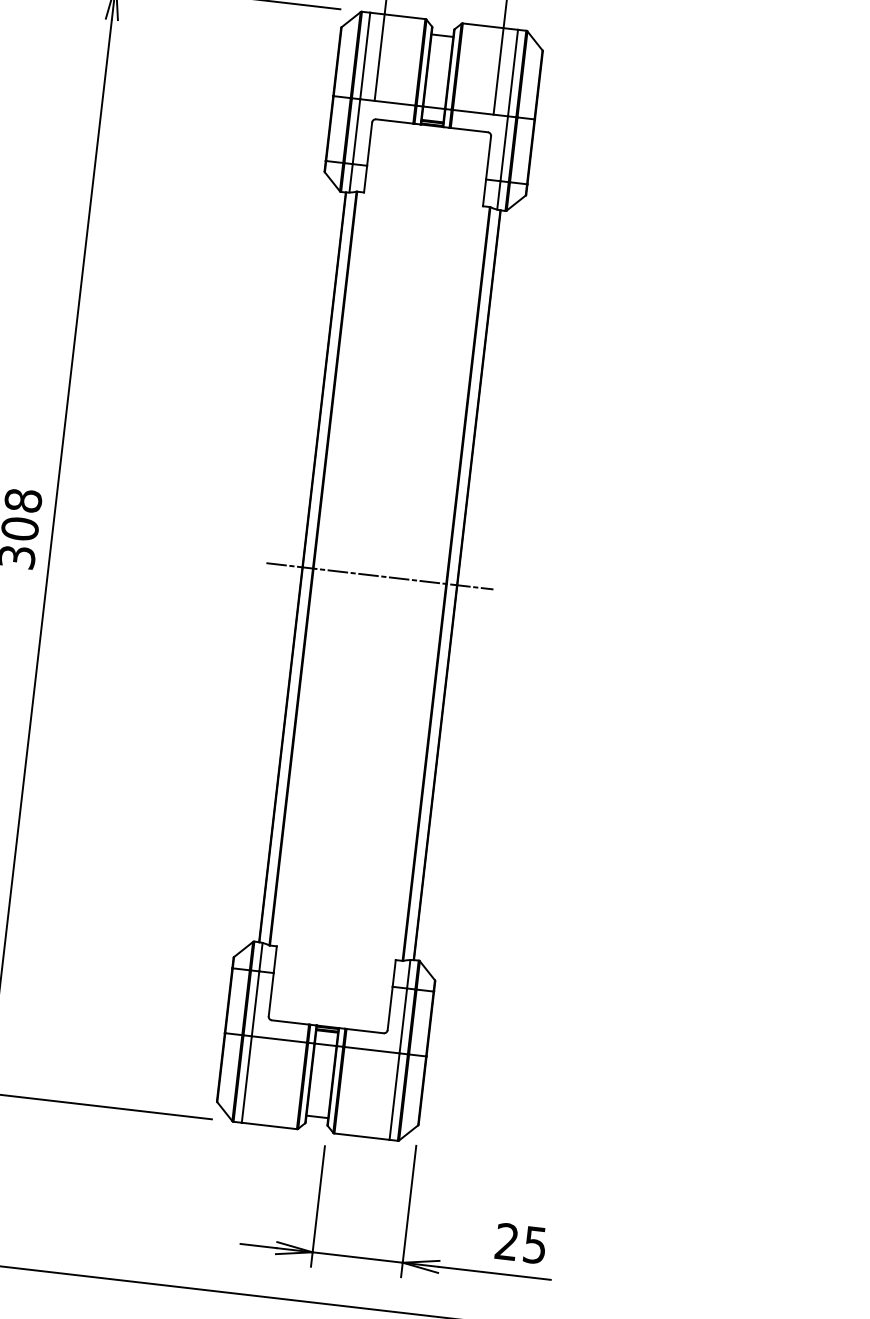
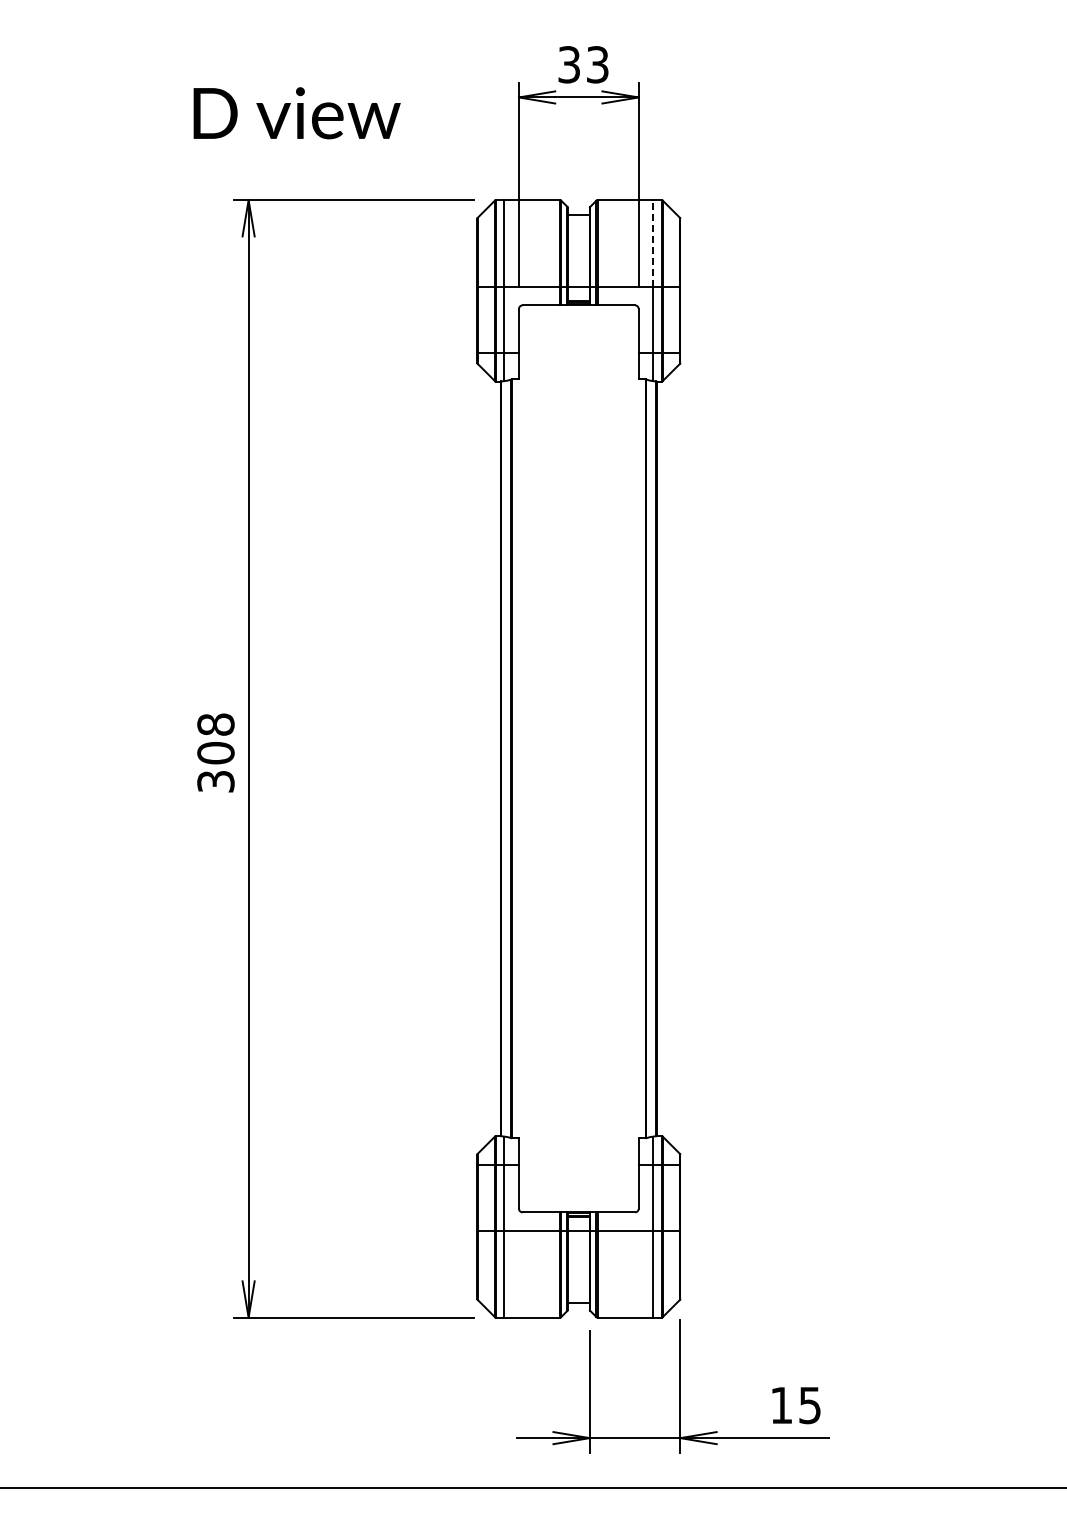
line: (513, 72) -> (653, 243), solid -> dashed
line: (379, 575) -> (578, 758), removed
text: (506, 1240) -> (780, 1404), 25 -> 15

